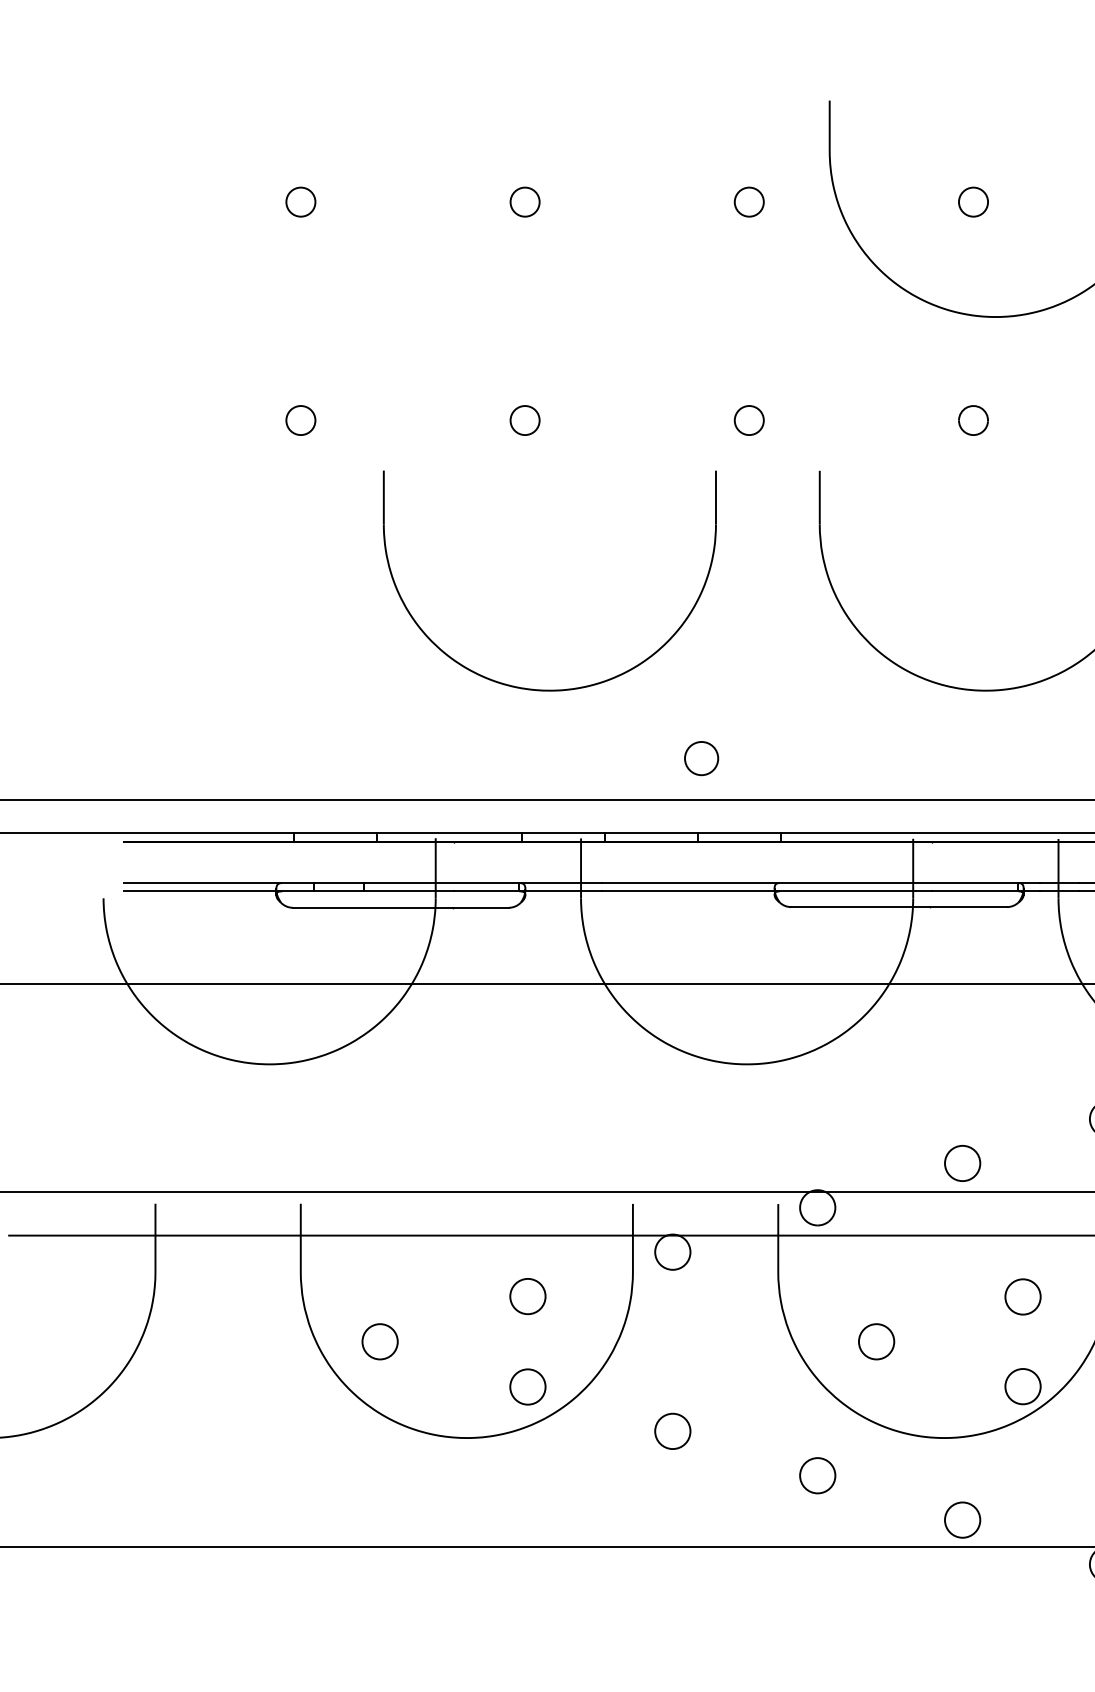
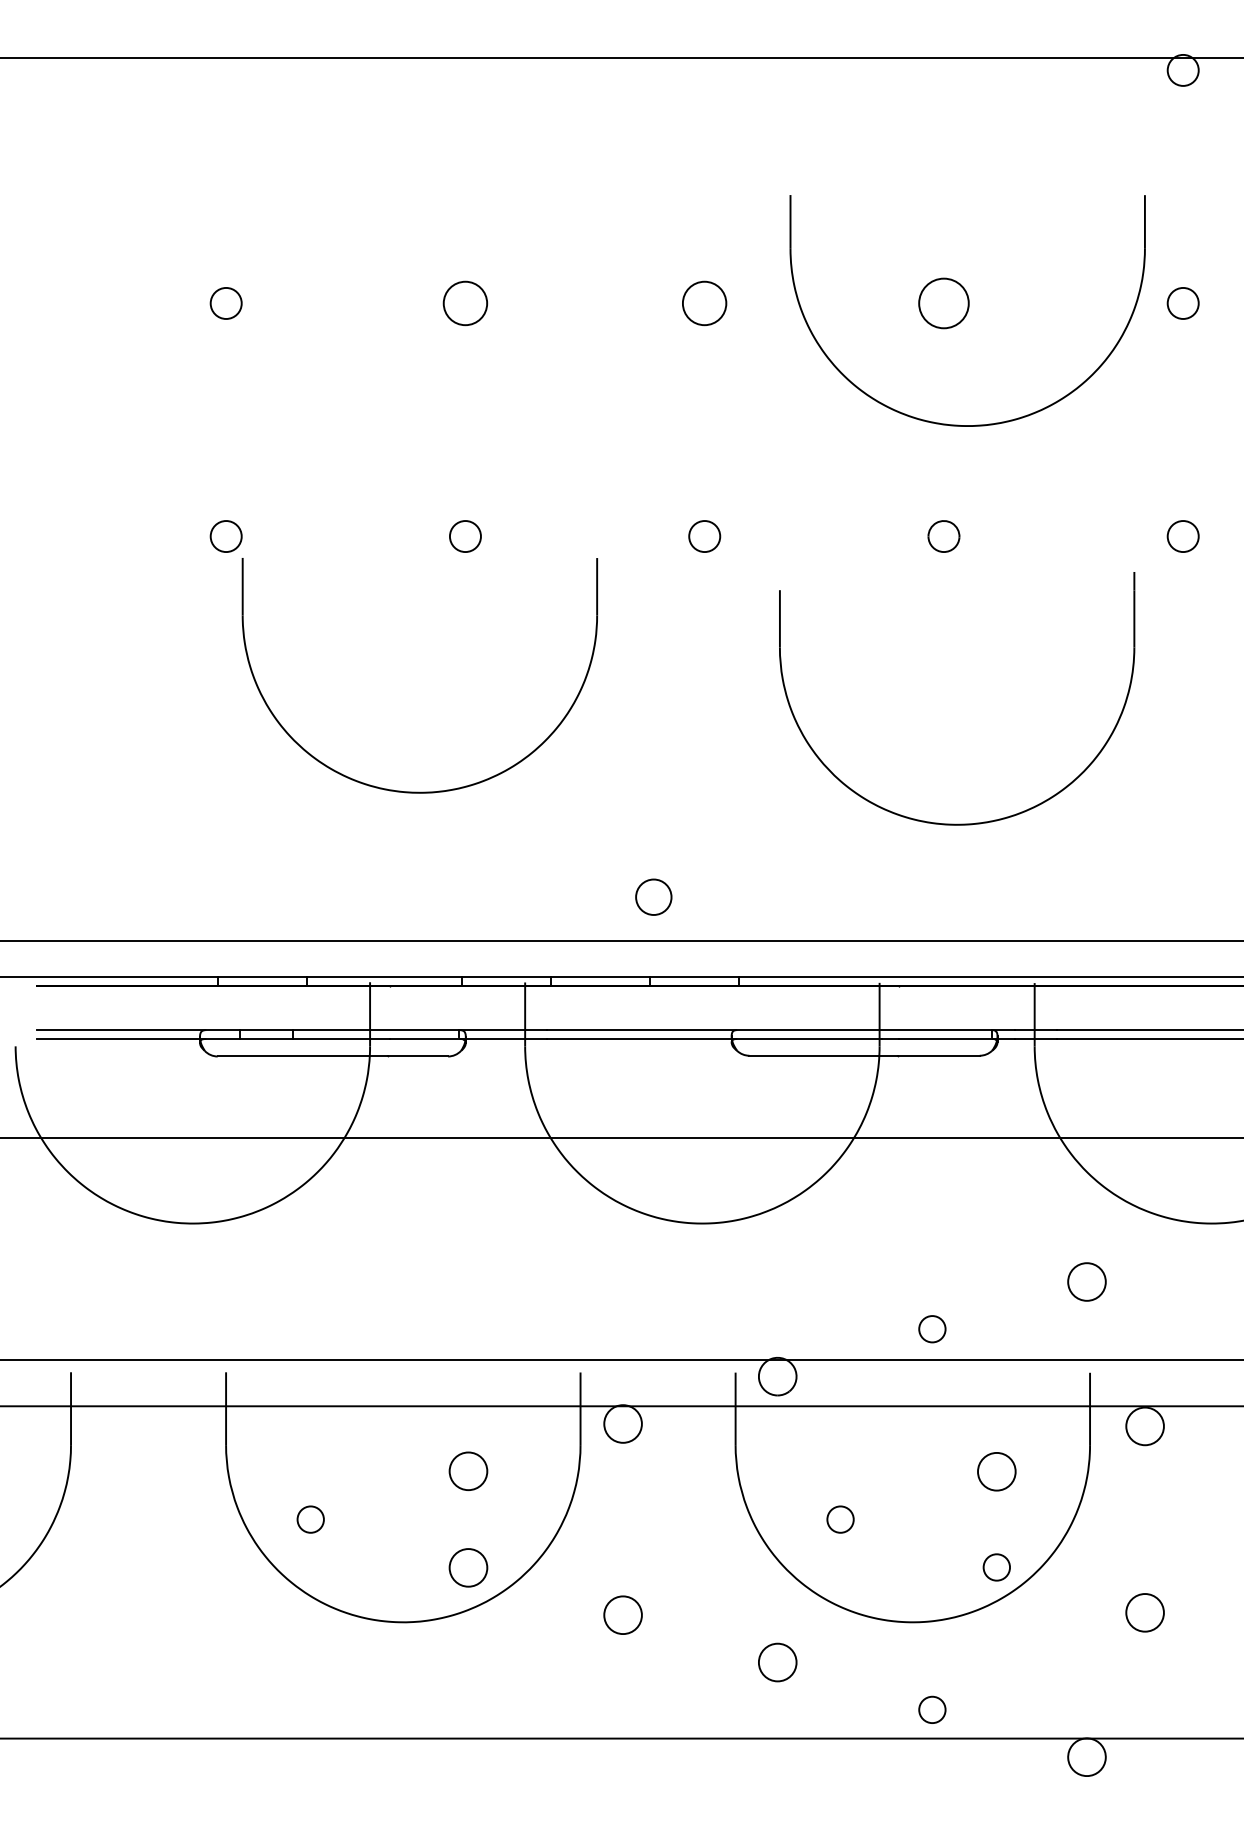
circle: (973, 201) -> (943, 302), size x1.6
circle: (525, 202) -> (465, 303), size x1.4
circle: (749, 202) -> (704, 303), size x1.4
part: (549, 689) -> (419, 791), moved
circle: (962, 1162) -> (932, 1328), size x0.7
circle: (379, 1341) -> (310, 1519), size x0.7
circle: (876, 1341) -> (840, 1519), size x0.7
circle: (1022, 1386) -> (996, 1567), size x0.7
circle: (962, 1519) -> (932, 1709), size x0.7

